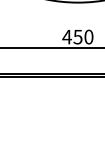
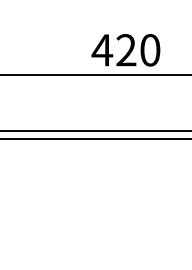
text: (77, 36) -> (125, 48), 450 -> 420

